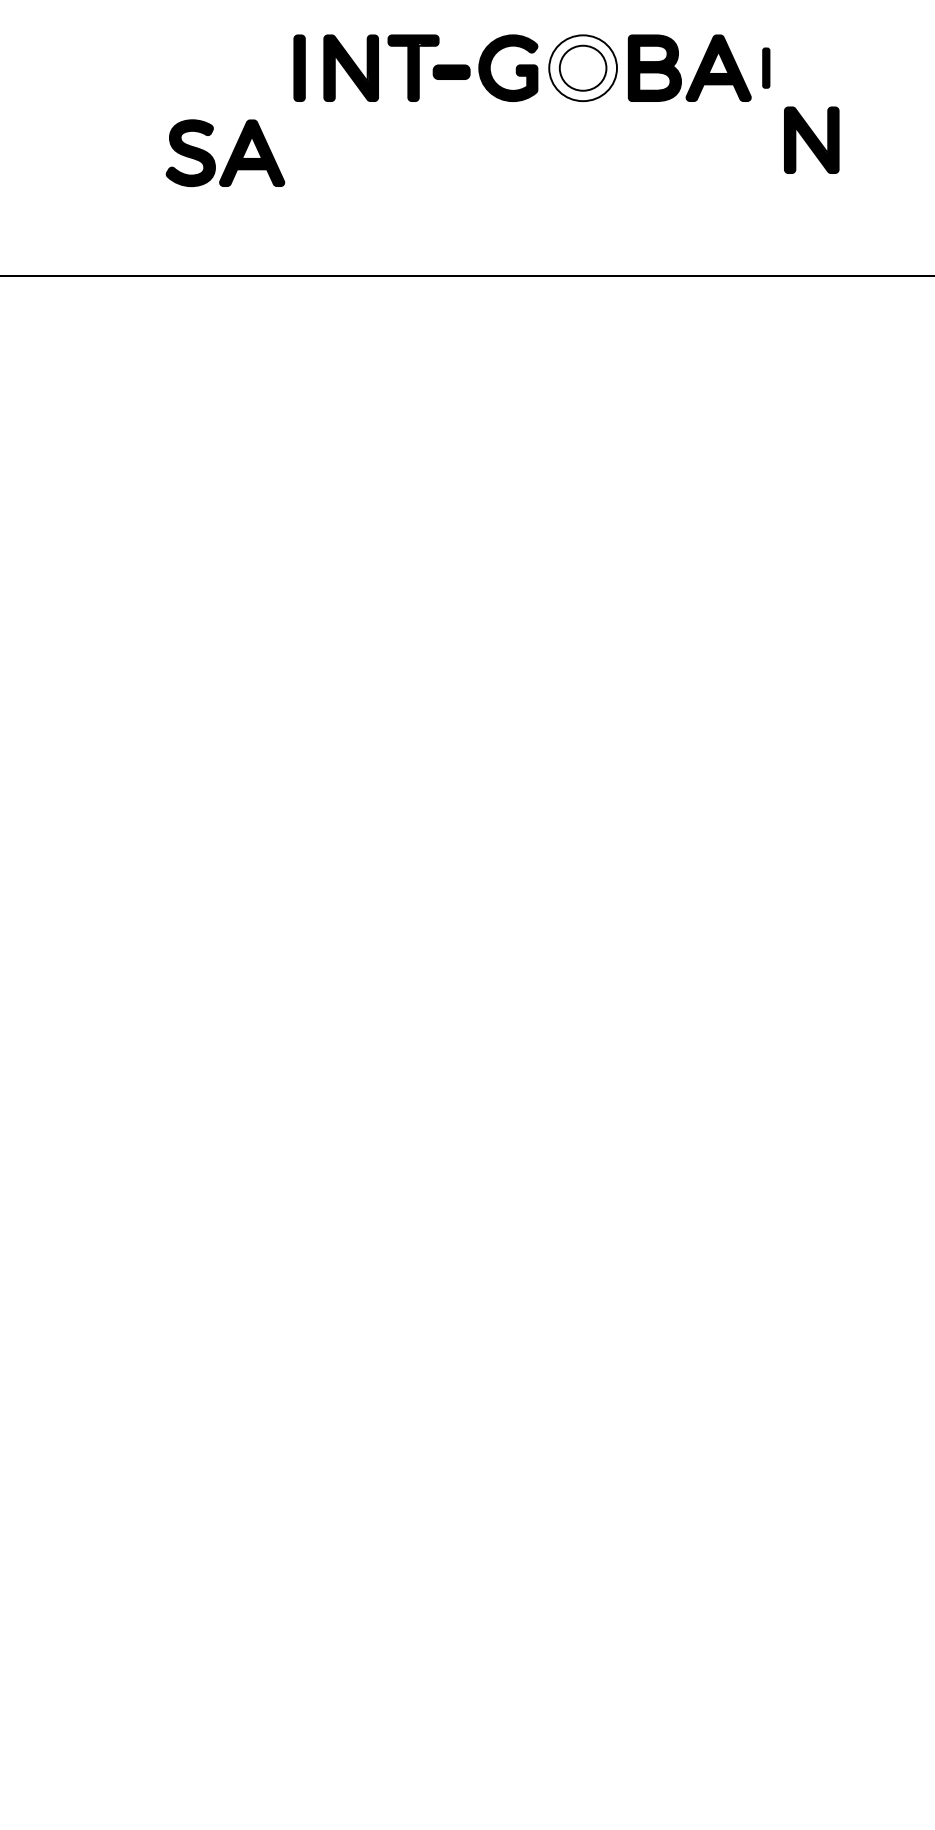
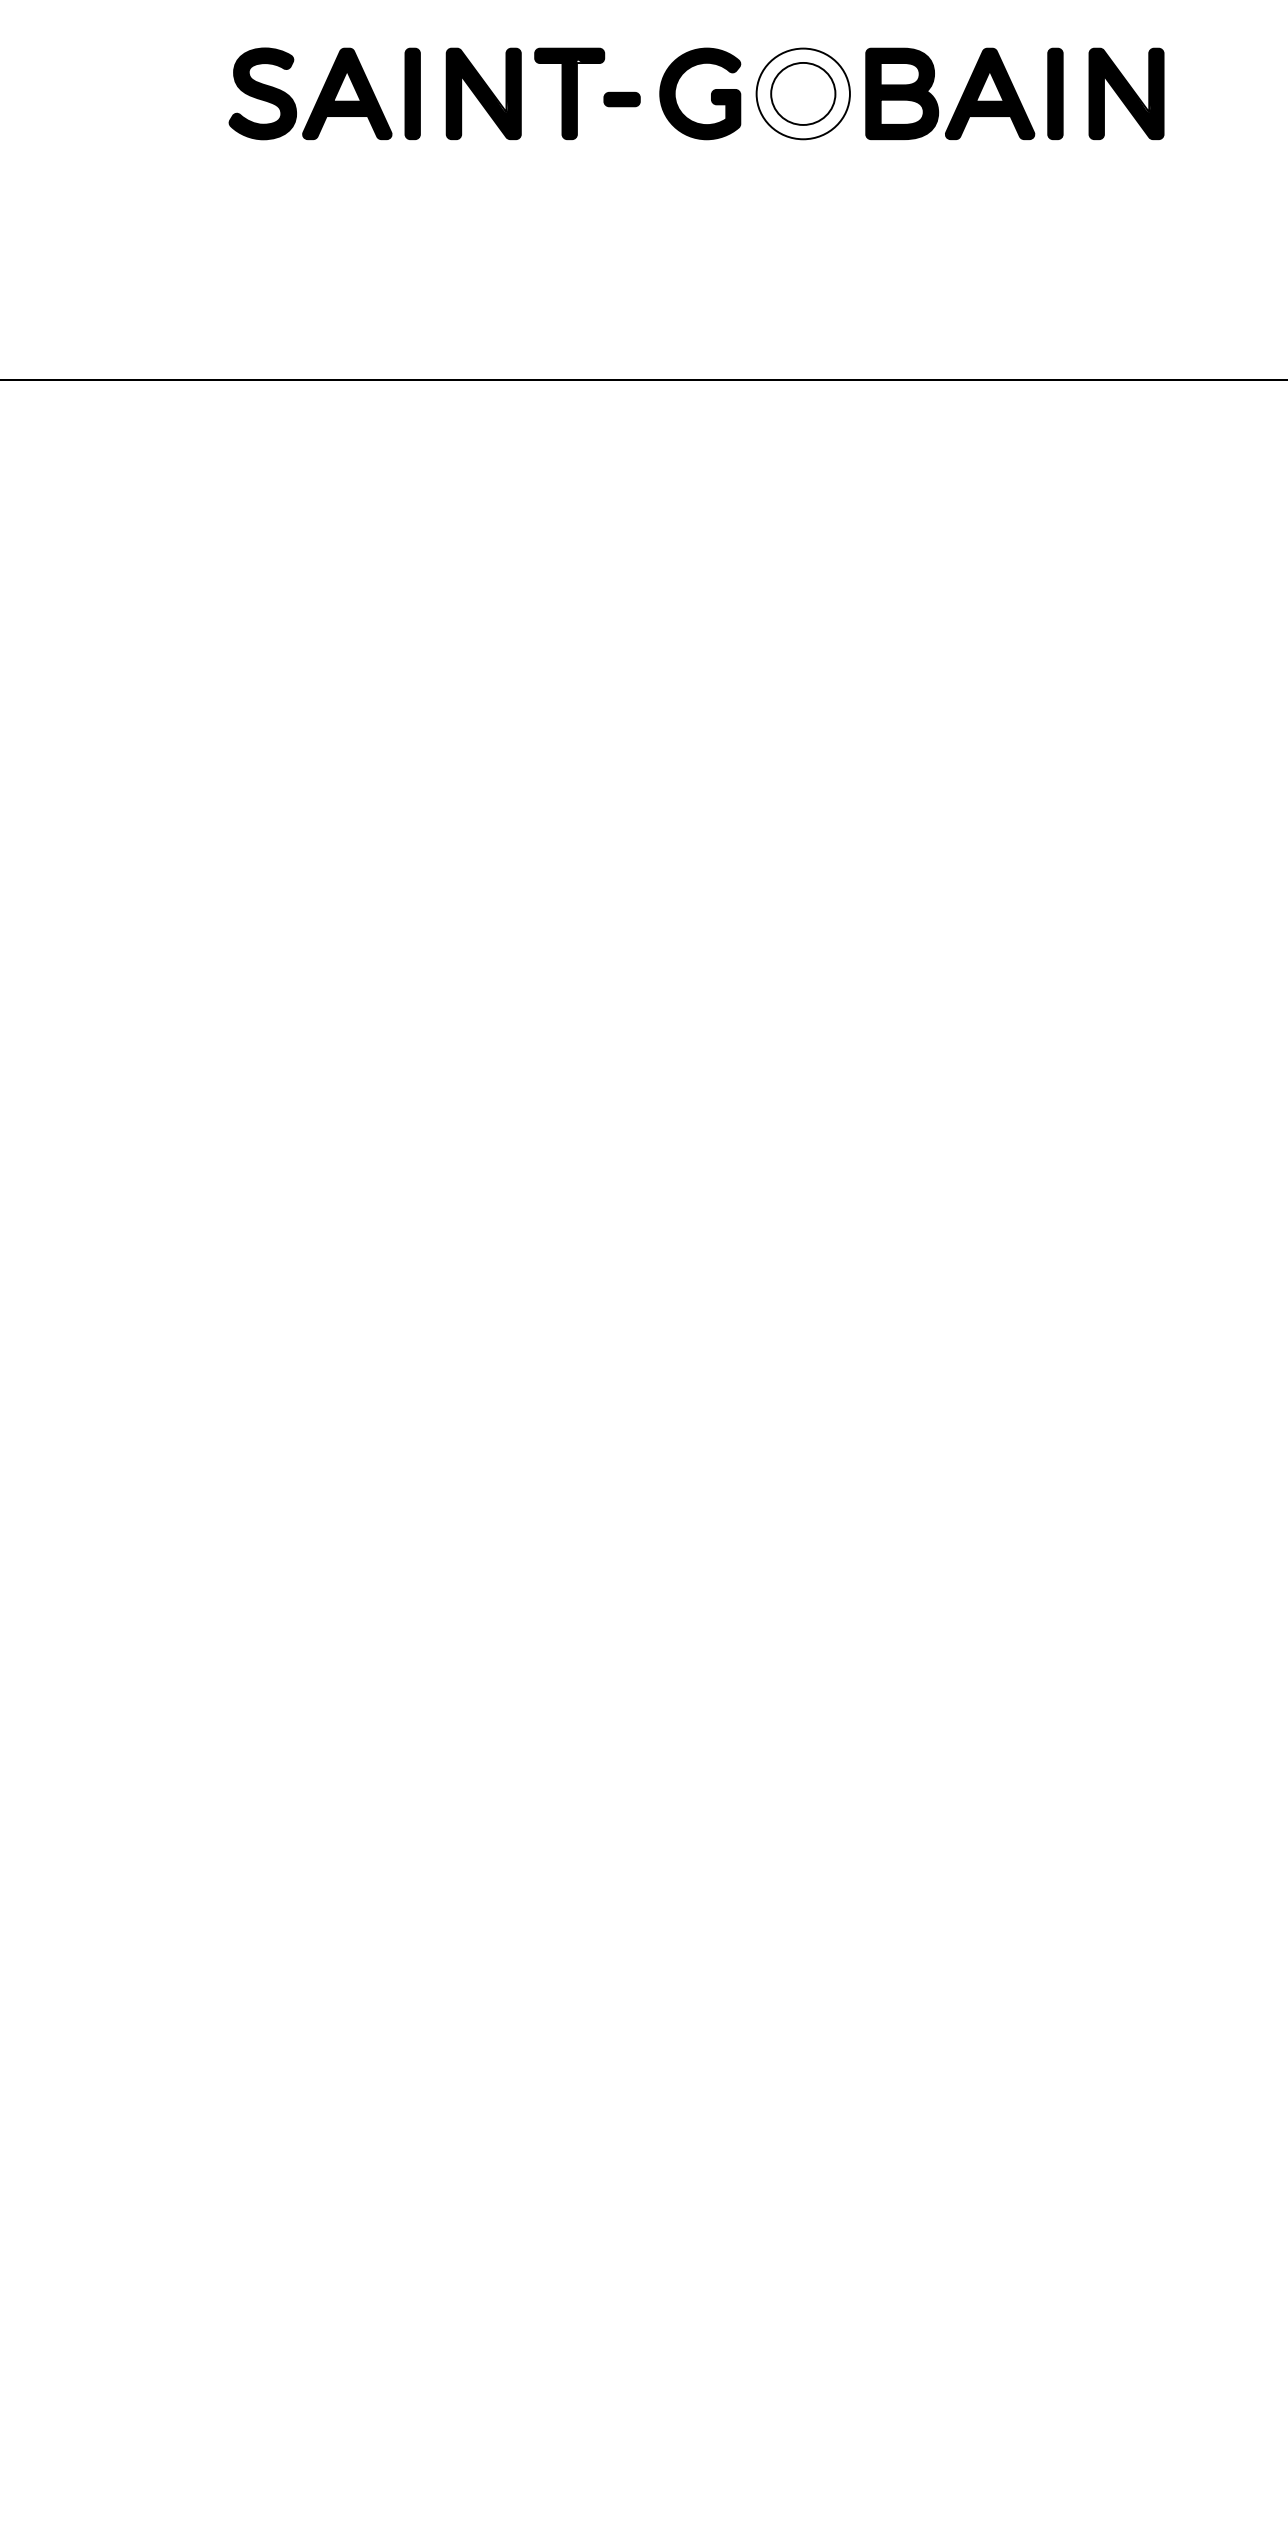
part: (766, 67) -> (1055, 92), size x1.67
part: (451, 72) -> (621, 99), size x0.71
part: (811, 139) -> (1126, 92), moved
part: (225, 153) -> (310, 94), moved

